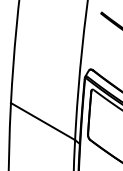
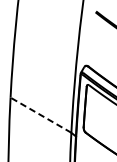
line: (42, 121) -> (40, 115), solid -> dashed

